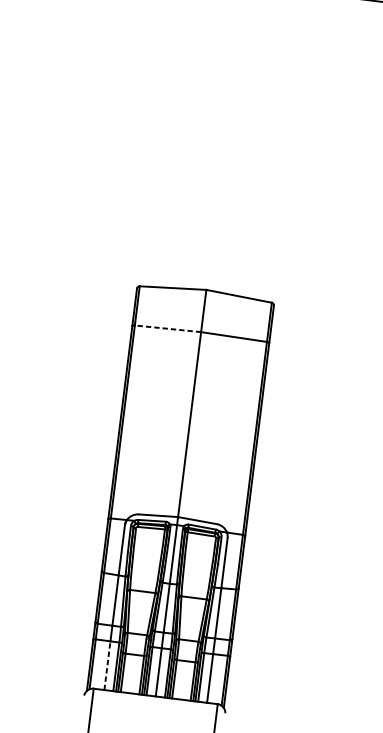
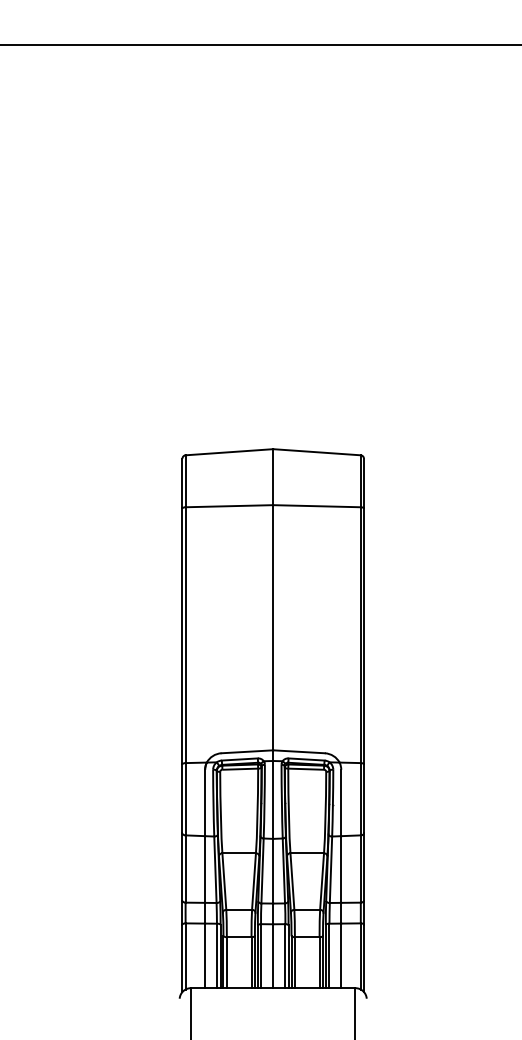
line: (168, 329) -> (229, 506), dashed -> solid
line: (107, 665) -> (205, 955), dashed -> solid

